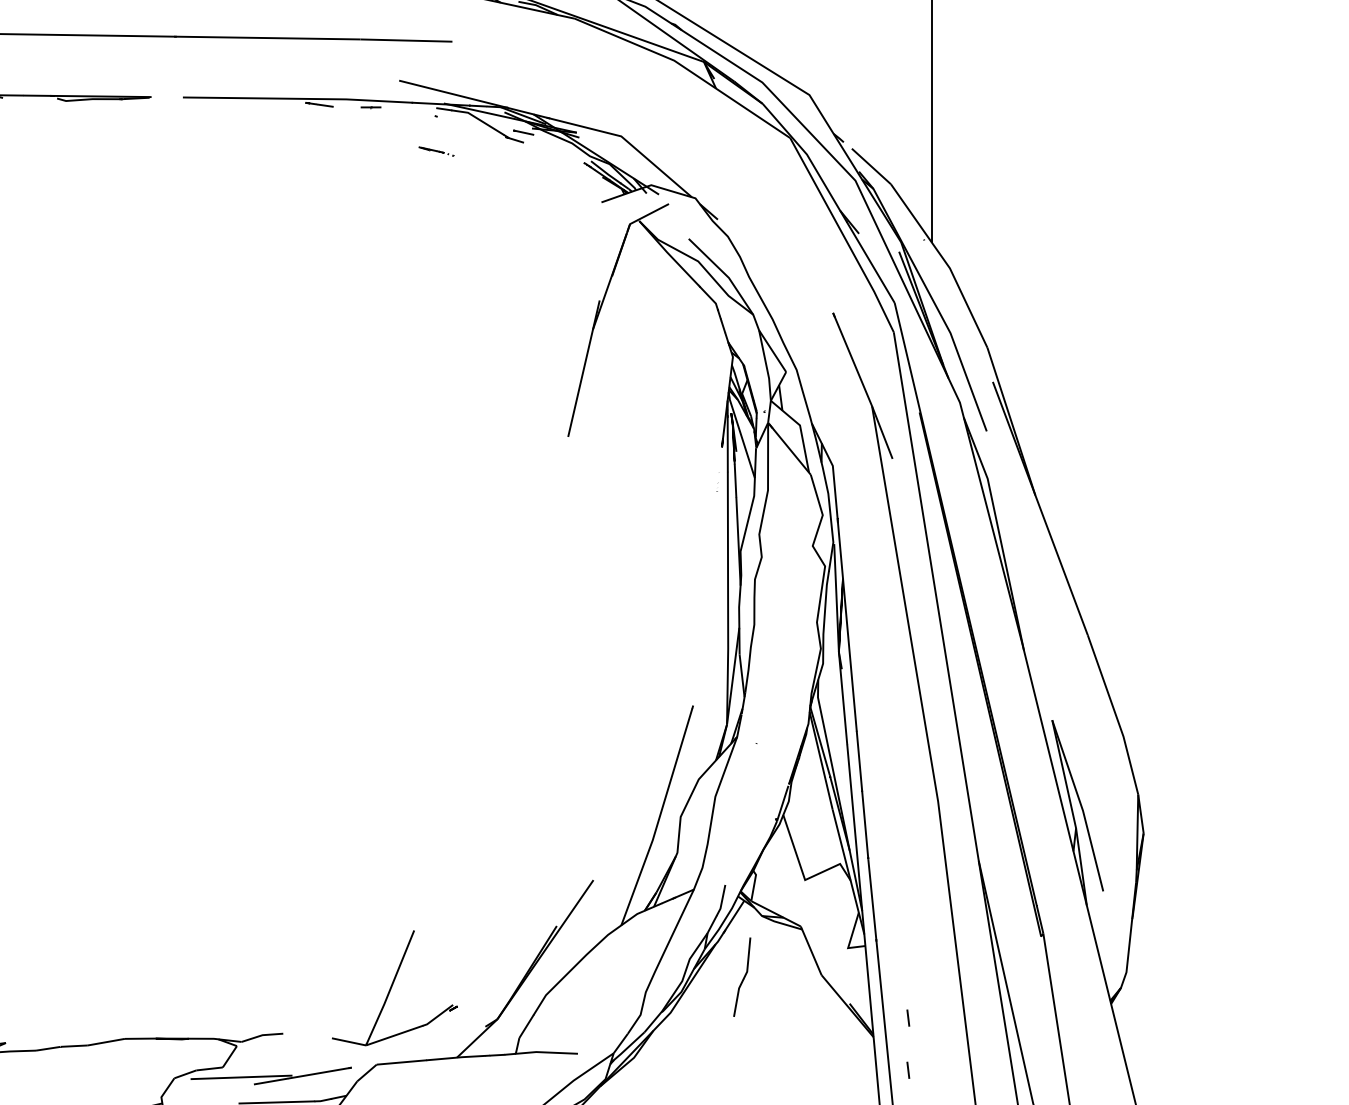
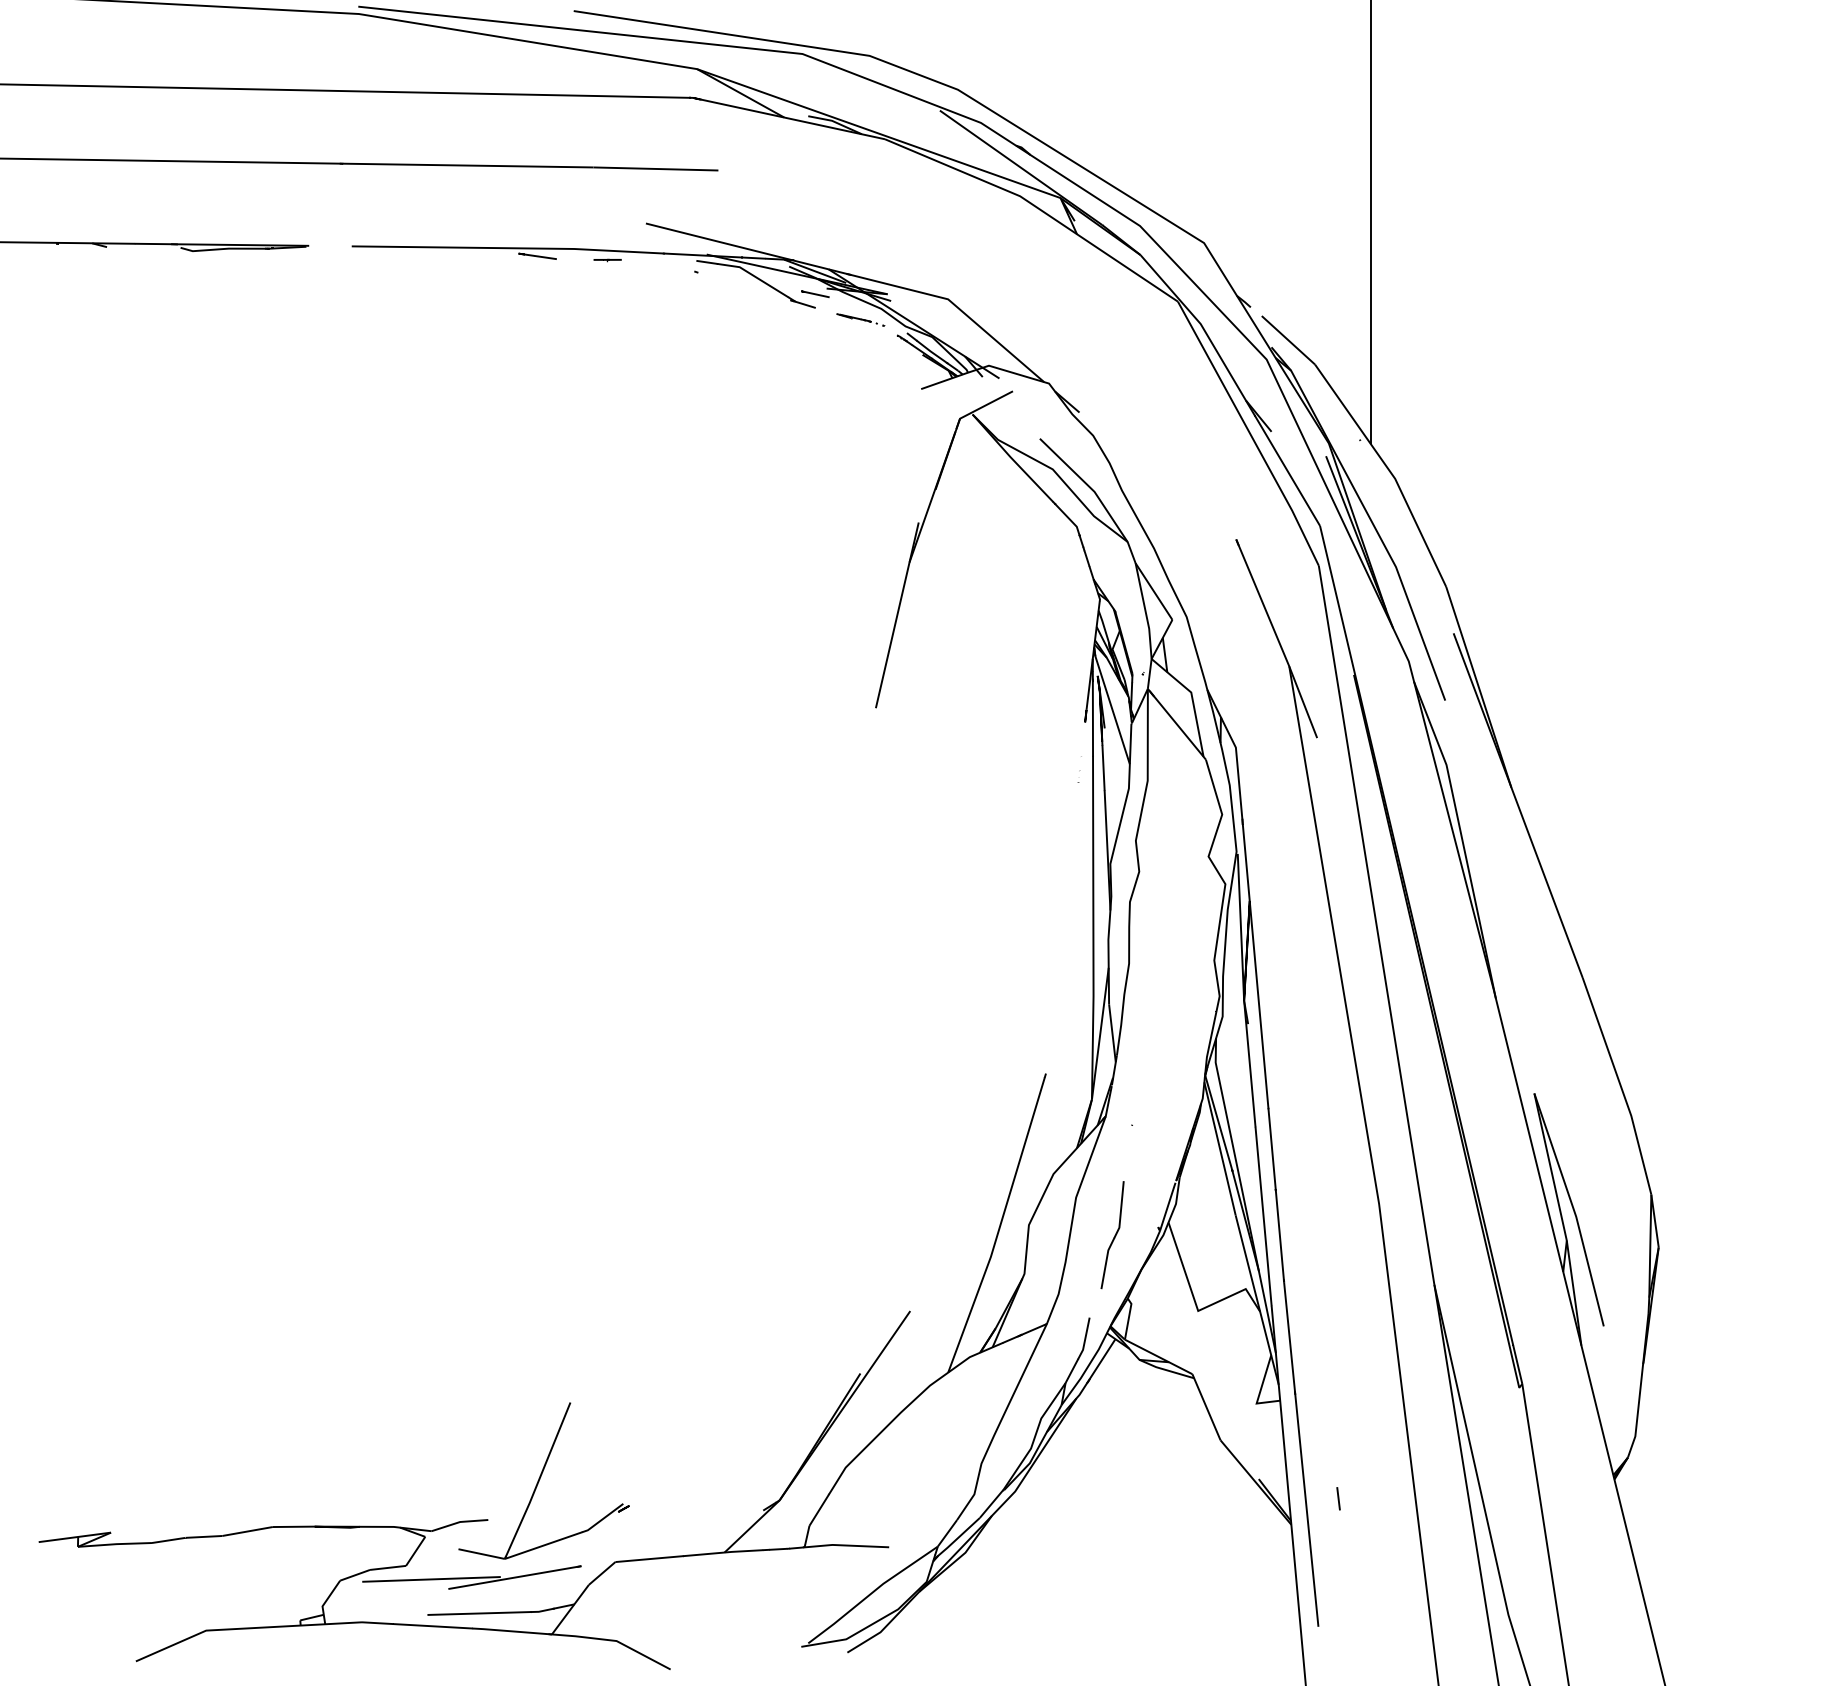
part: (436, 151) -> (860, 319), moved
part: (742, 977) -> (1112, 1235), moved
part: (394, 987) -> (543, 1480), moved
line: (908, 1070) -> (1338, 1569), removed

